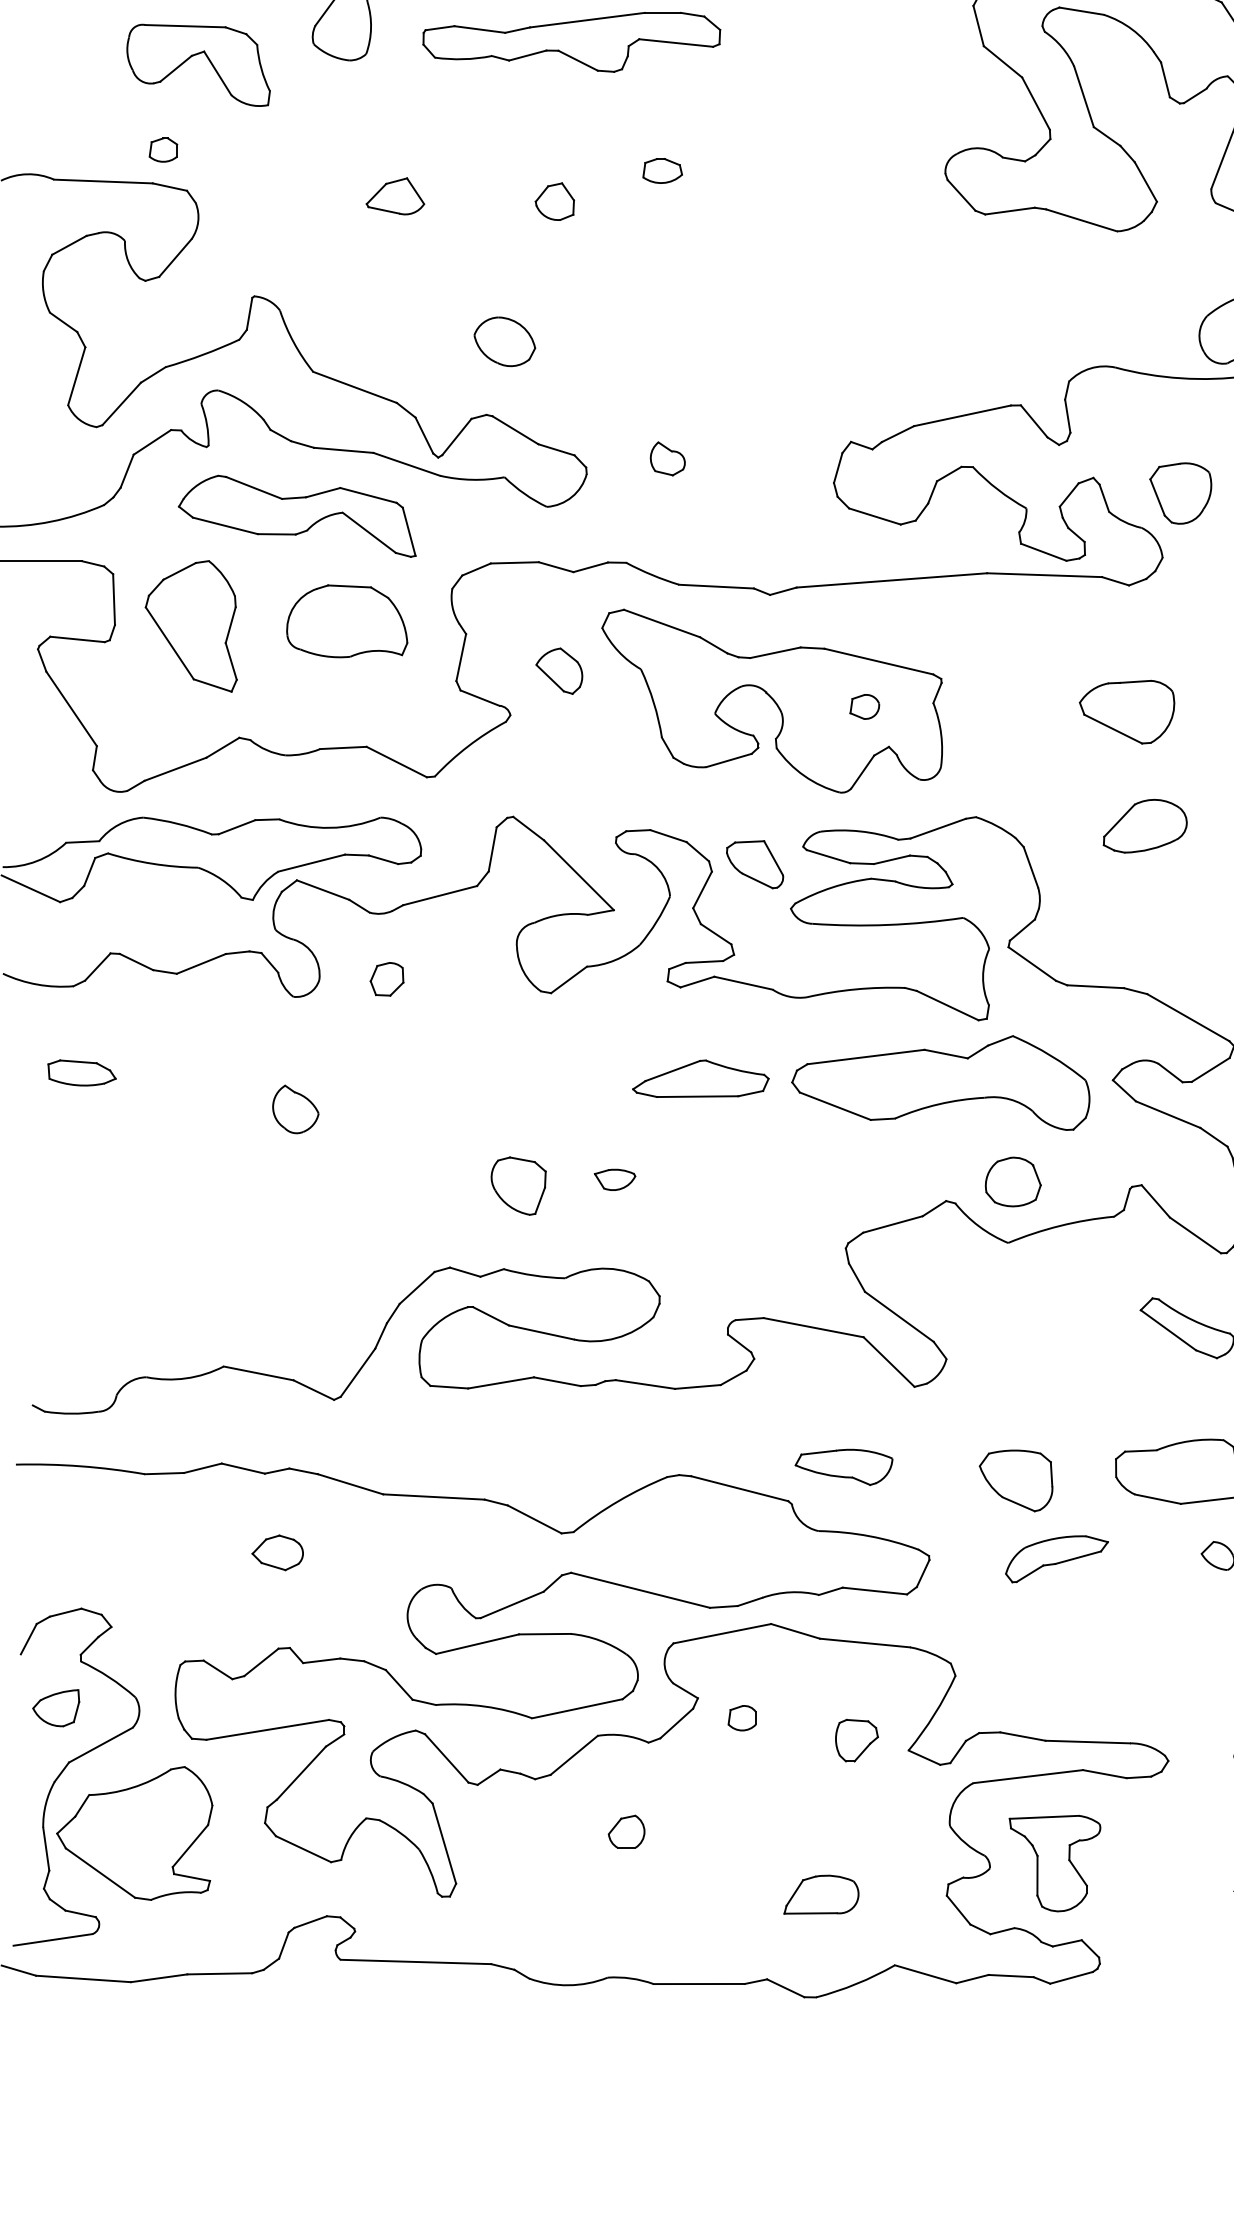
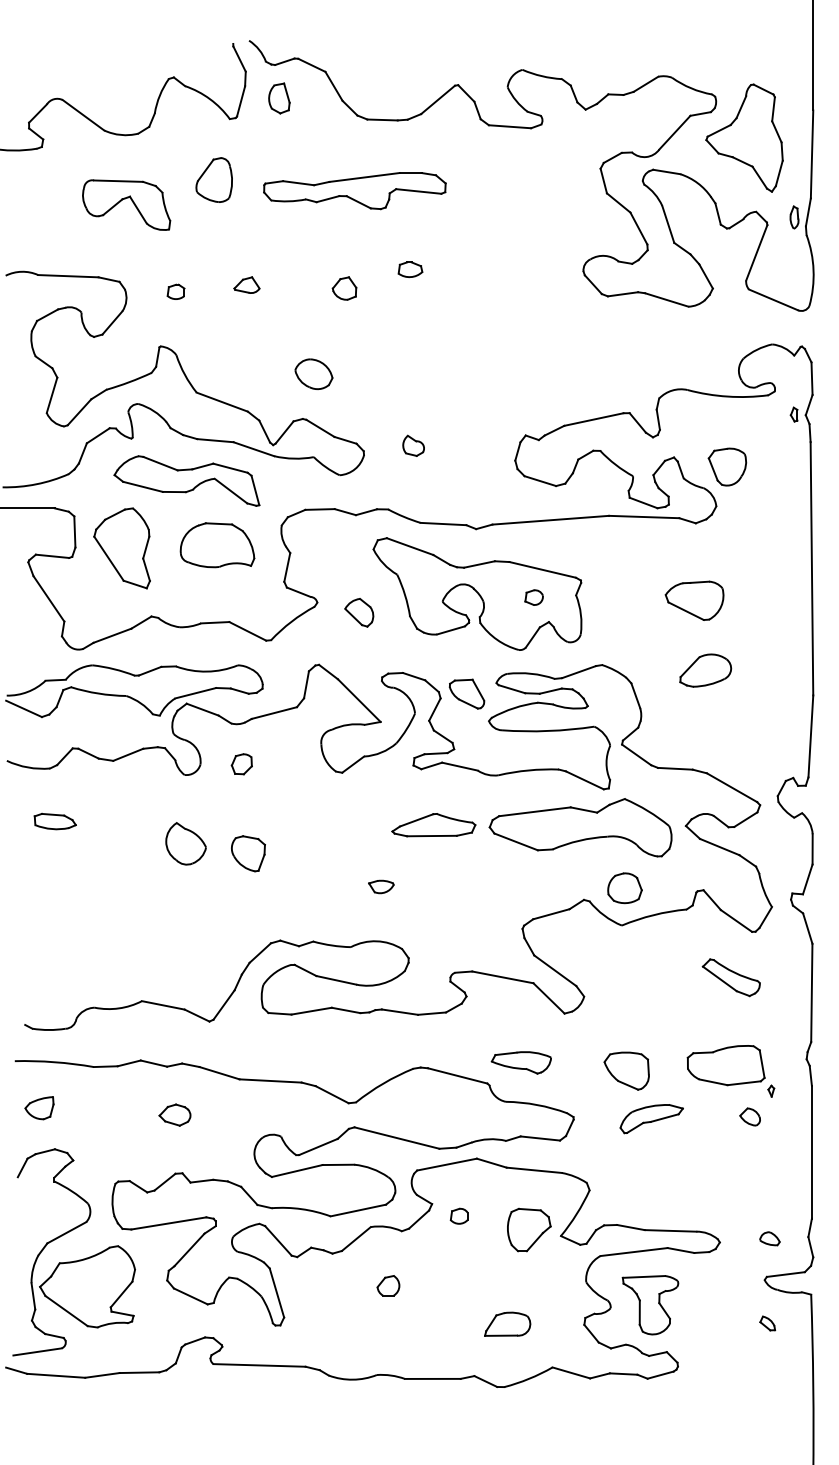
part: (162, 149) -> (175, 291), moved
part: (394, 195) -> (246, 284), size x0.71
part: (559, 670) -> (359, 612), moved
part: (294, 1108) -> (185, 843), size x1.43
part: (518, 1185) -> (248, 853), moved
part: (56, 1708) -> (39, 1108), moved
part: (857, 1739) -> (529, 1229), size x1.67

